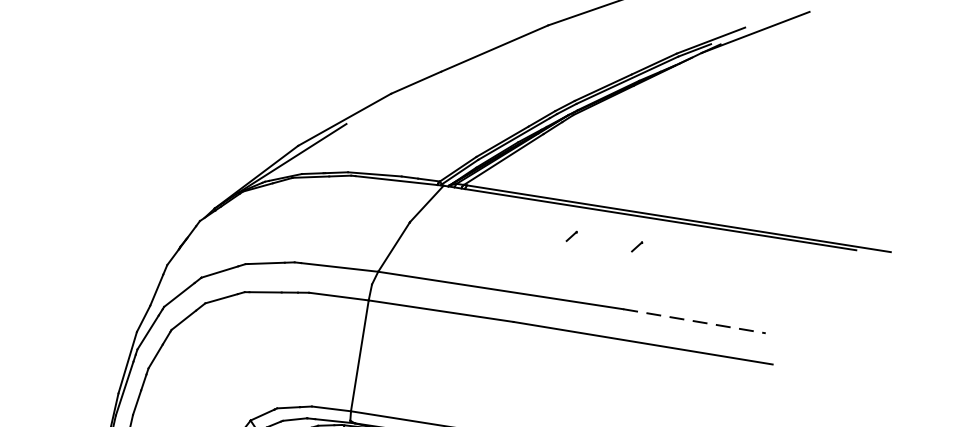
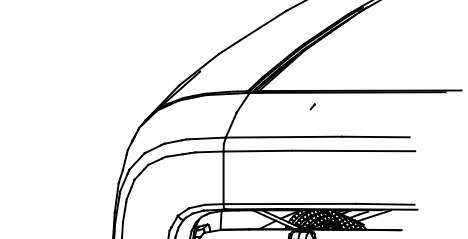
part: (636, 245) -> (343, 106), removed
line: (693, 322) -> (375, 137), dashed -> solid

